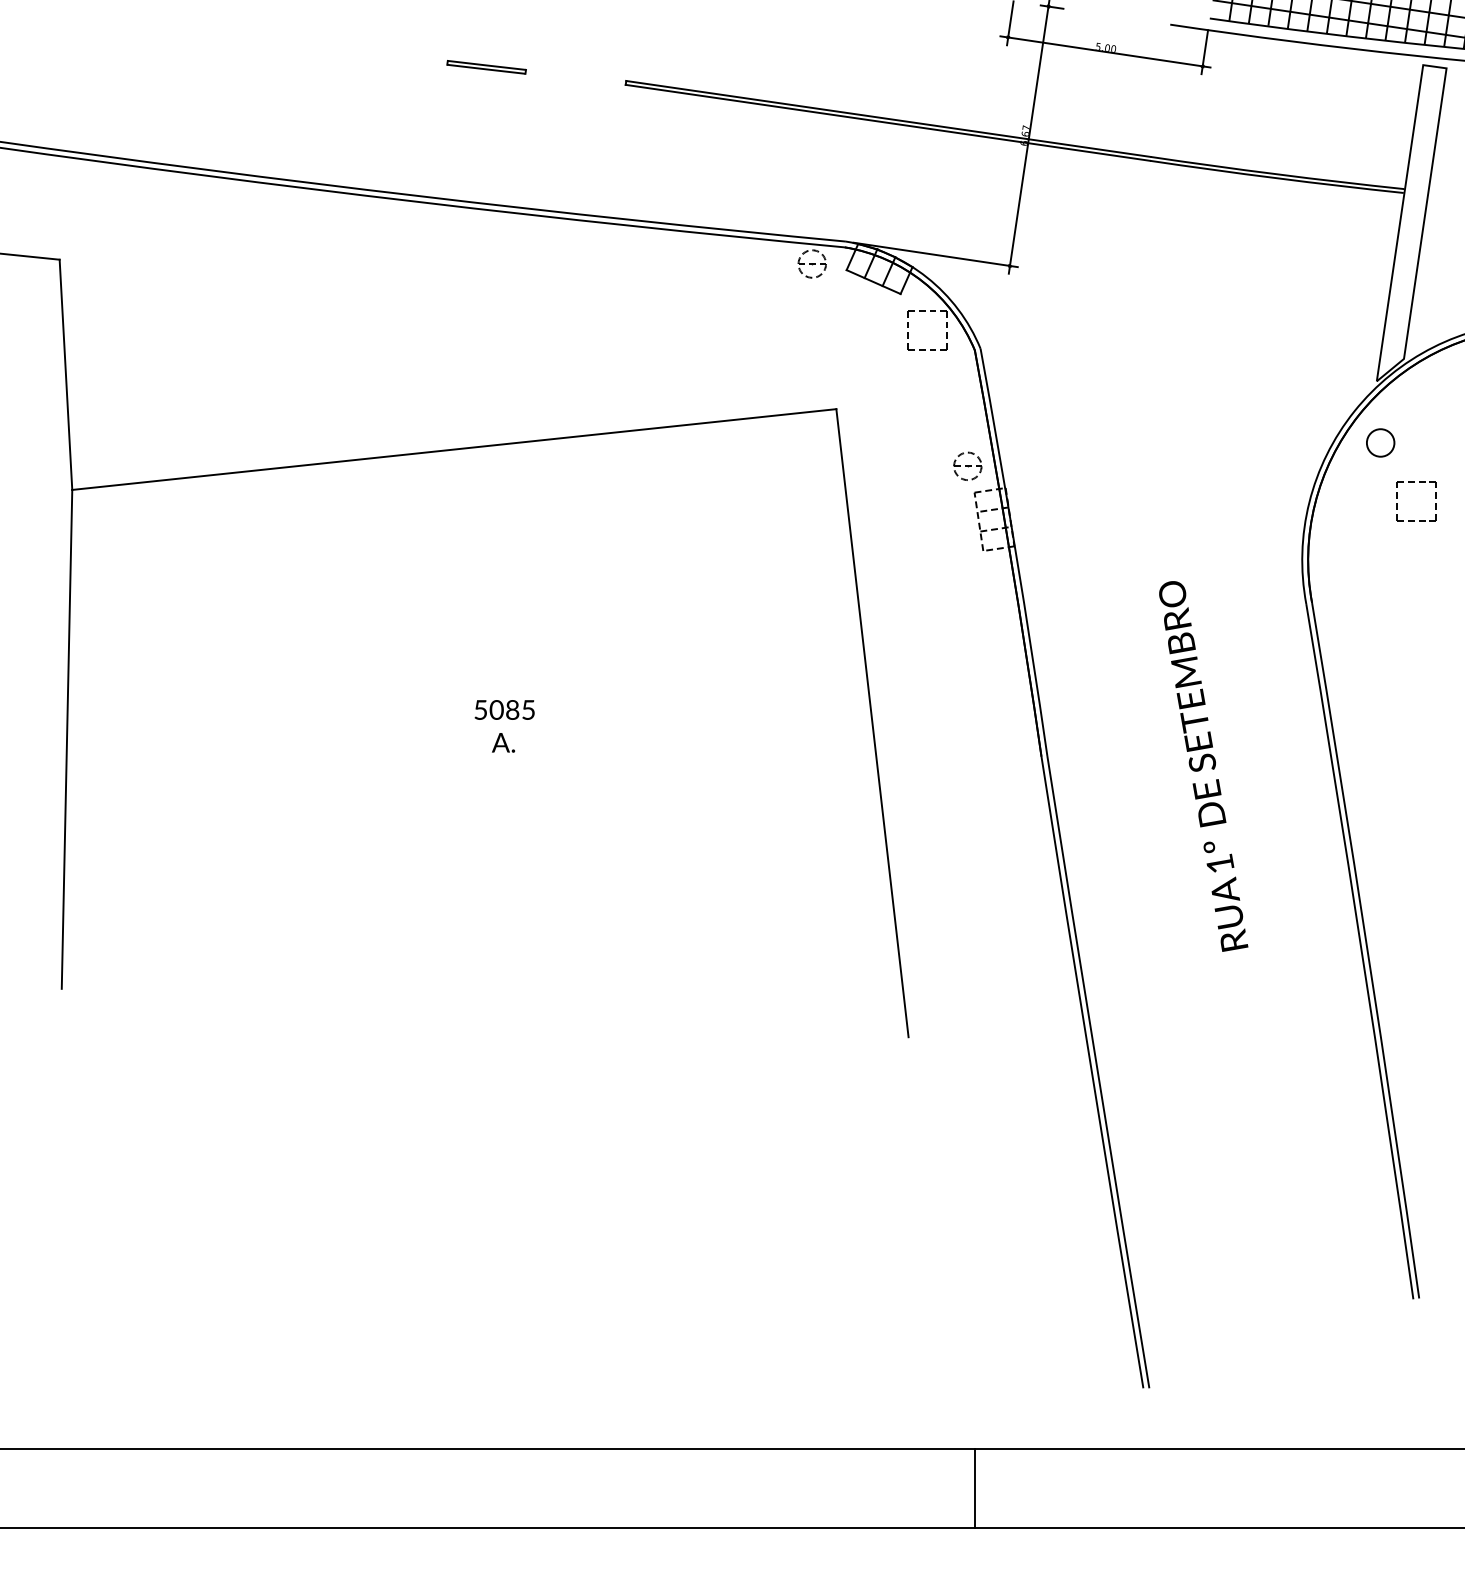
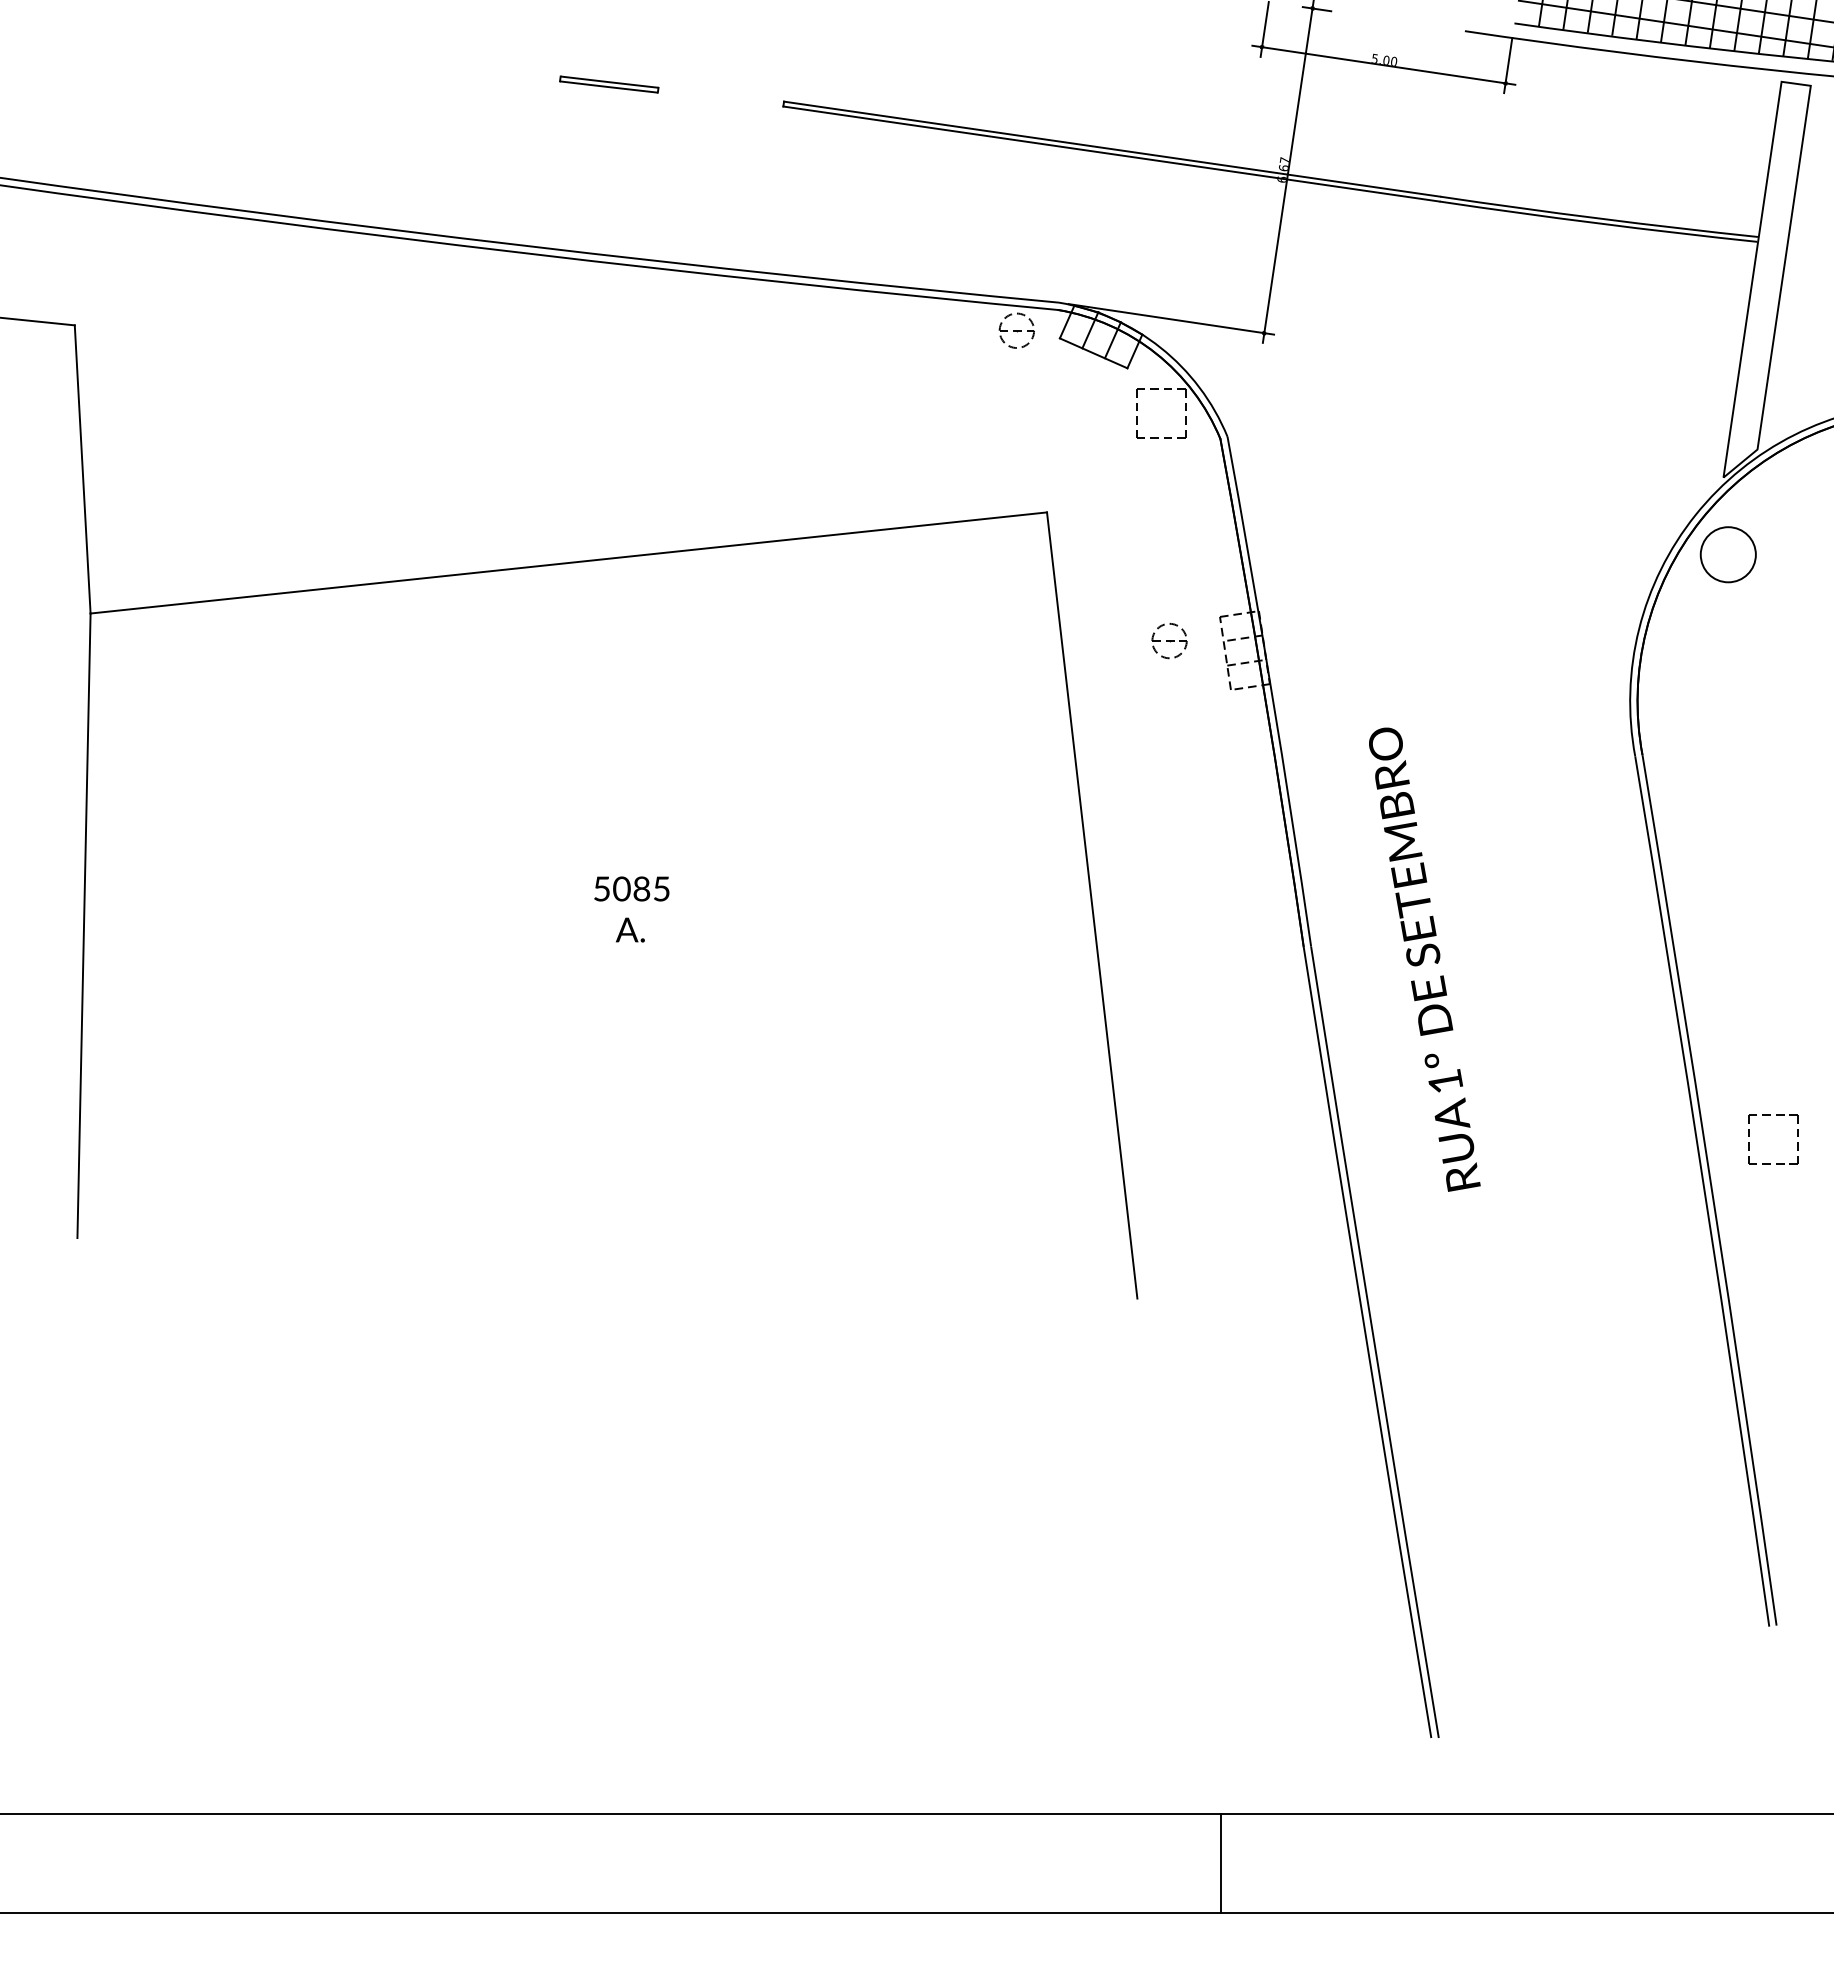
circle: (1380, 442) -> (1728, 554), size x1.6
part: (967, 466) -> (1169, 641), moved
part: (1414, 481) -> (1770, 1115), moved
text: (1203, 766) -> (1424, 959), moved

